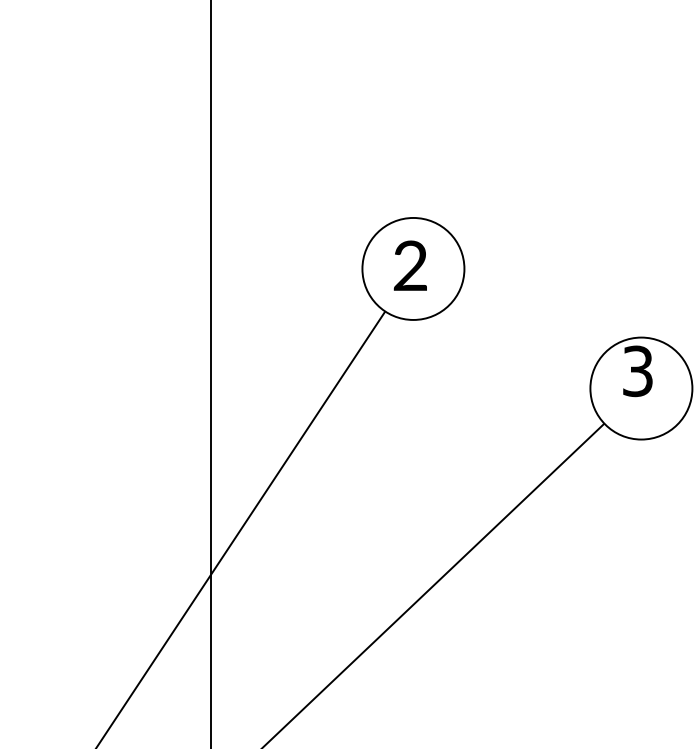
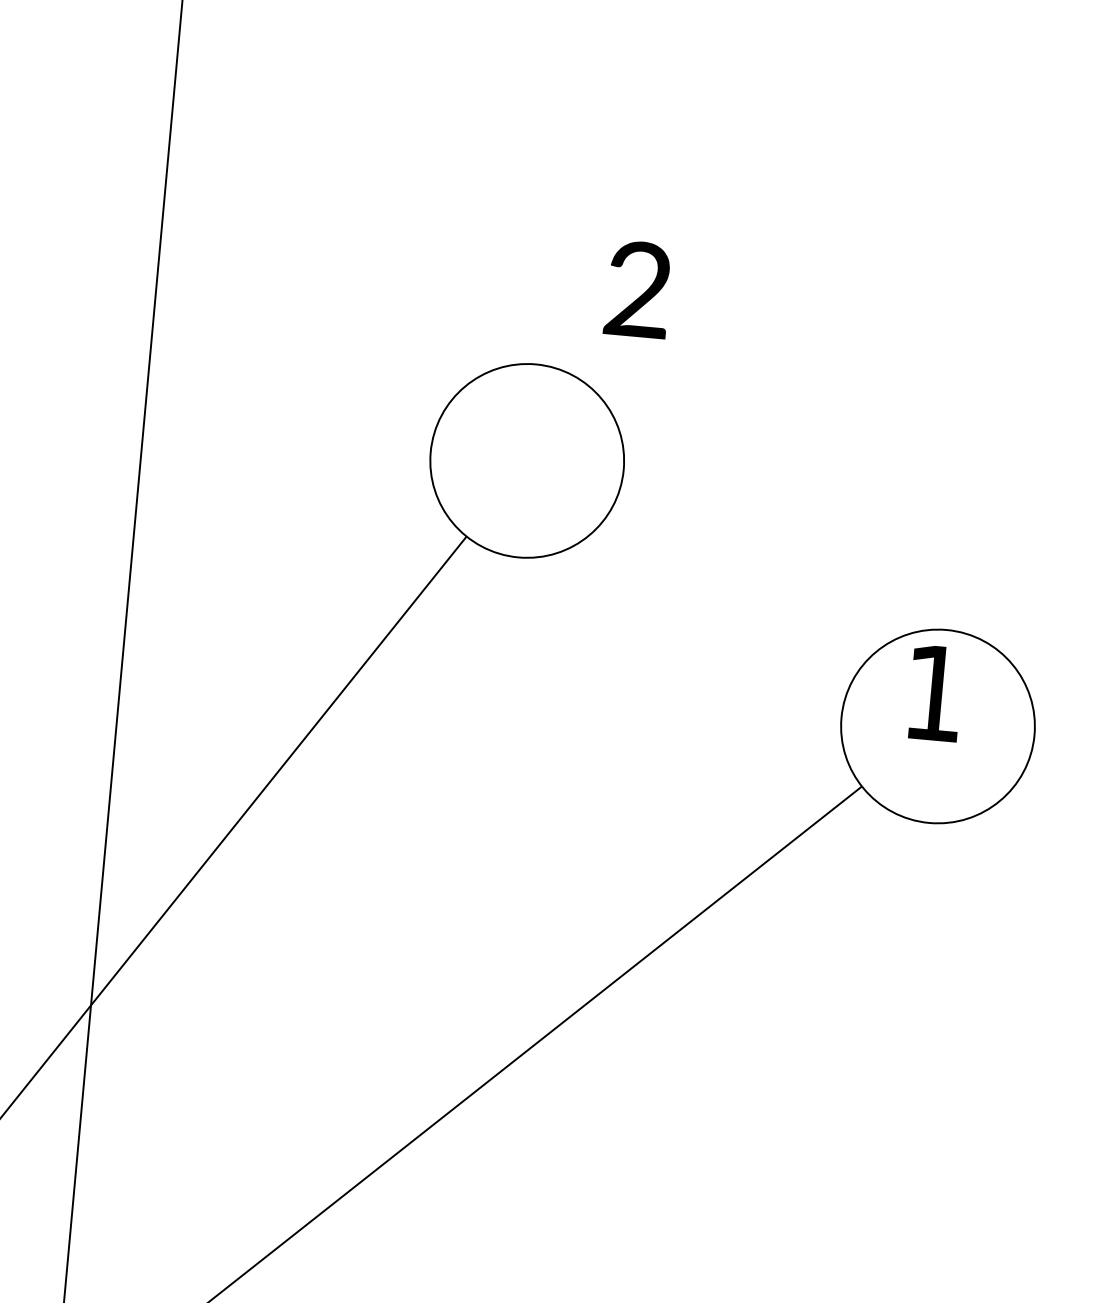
text: (409, 265) -> (636, 288), moved
text: (637, 371) -> (933, 693), 3 -> 1

